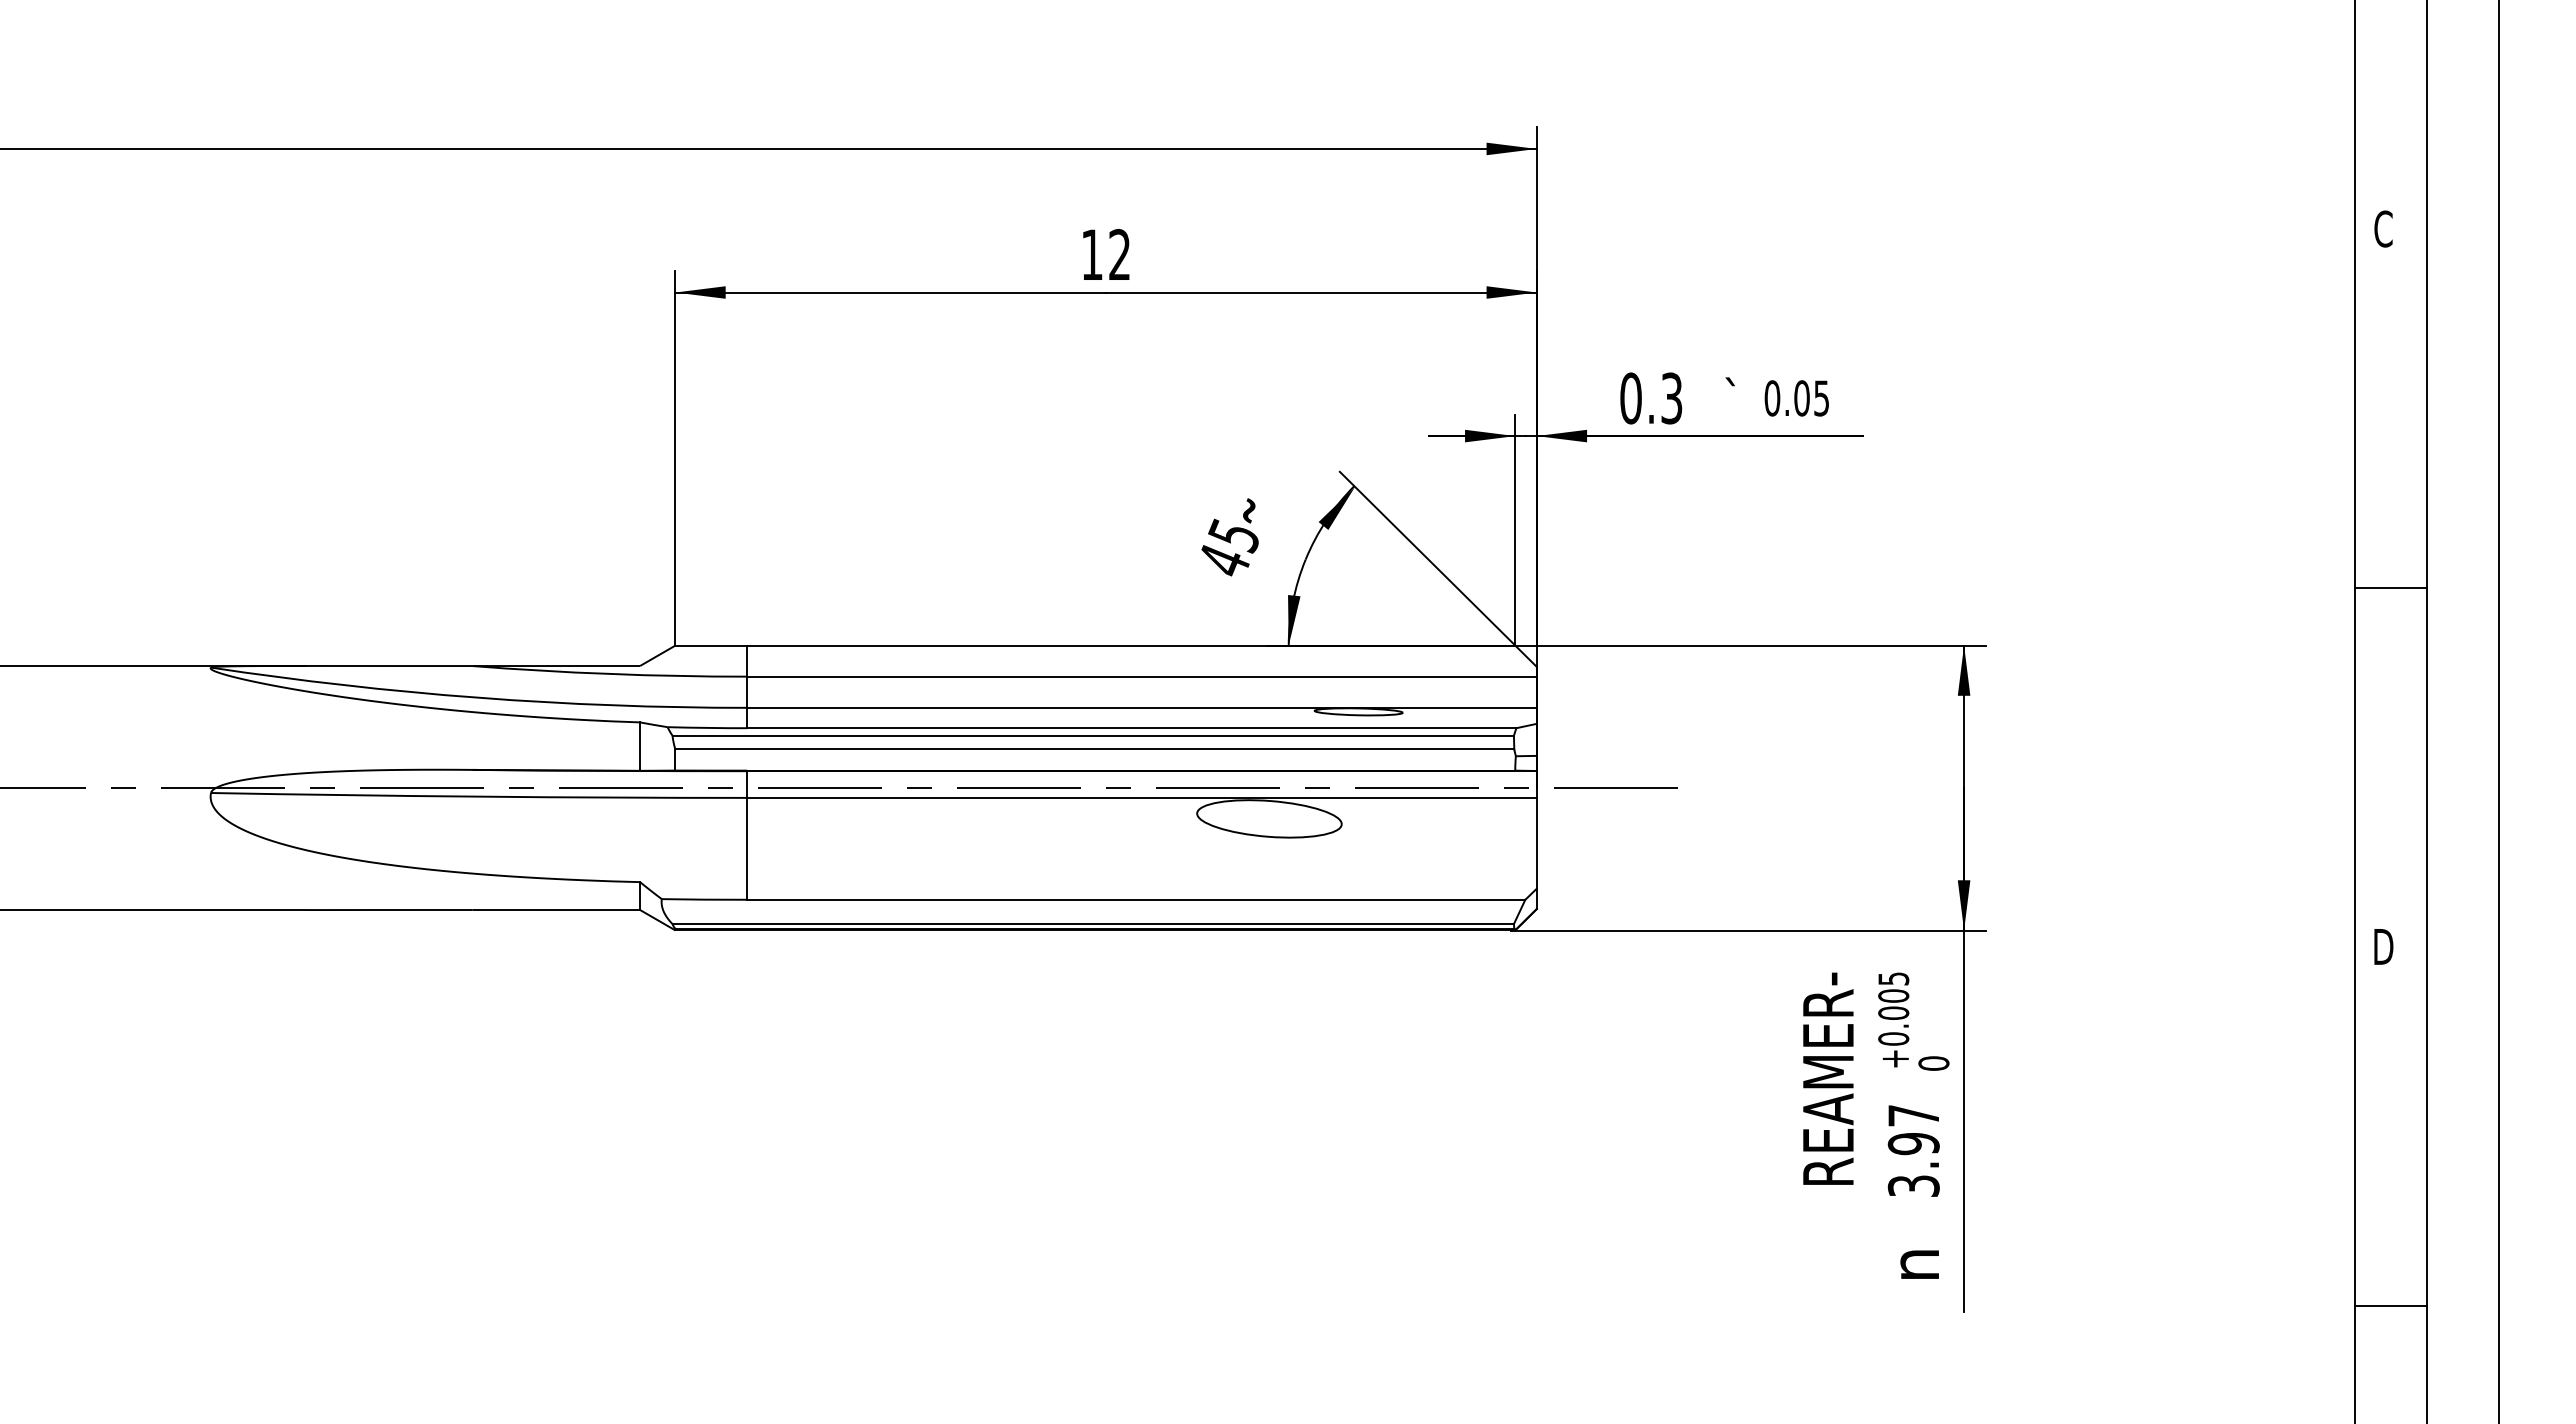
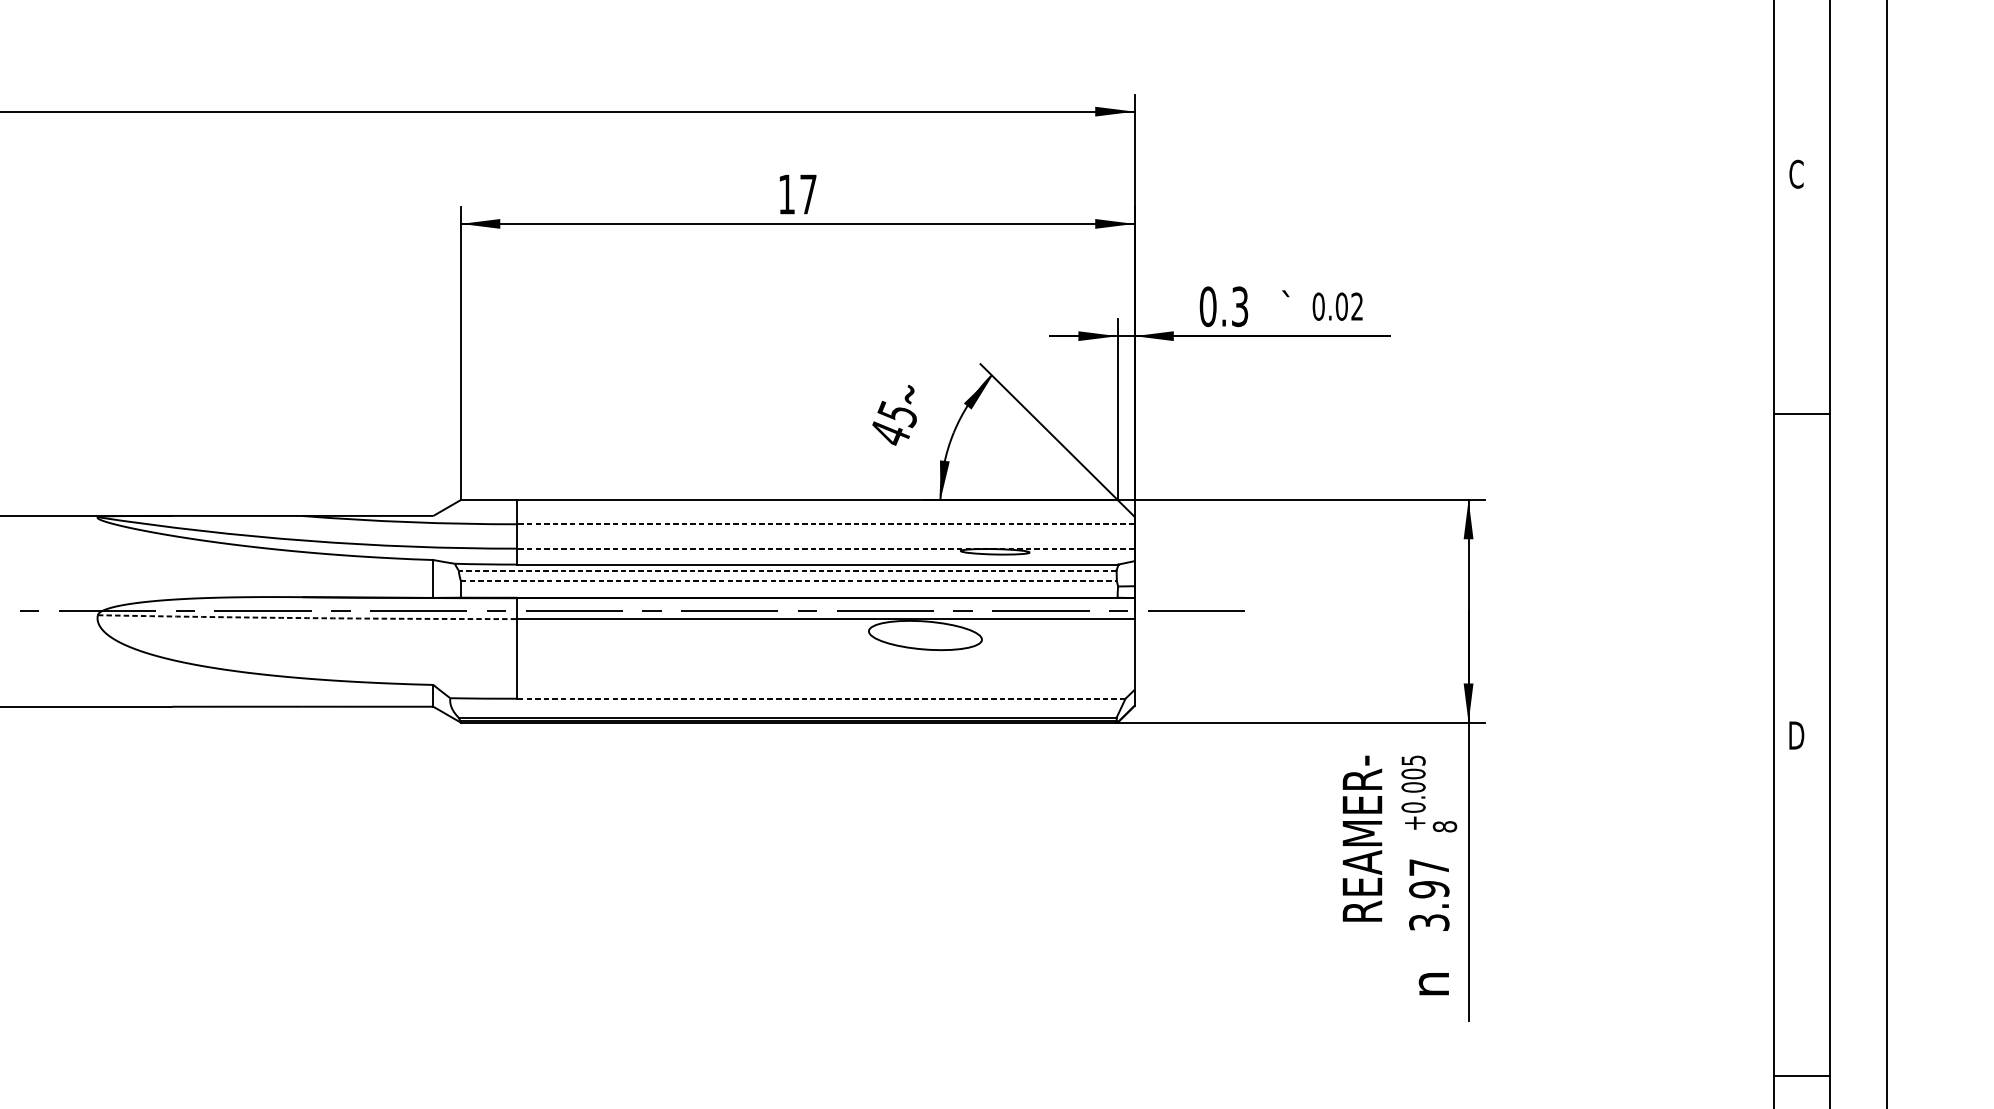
text: (1119, 253) -> (808, 193), 12 -> 17
text: (1821, 398) -> (1357, 306), 0.05 -> 0.02
line: (2390, 587) -> (1801, 413), moved
line: (1142, 676) -> (826, 524), solid -> dashed
line: (1142, 707) -> (826, 548), solid -> dashed
line: (1093, 735) -> (787, 570), solid -> dashed
line: (1095, 749) -> (789, 581), solid -> dashed
arc: (479, 796) -> (307, 617), solid -> dashed
line: (1135, 899) -> (820, 698), solid -> dashed
text: (1934, 1063) -> (1445, 826), 0 -> 8
line: (2390, 1305) -> (1801, 1076), moved

